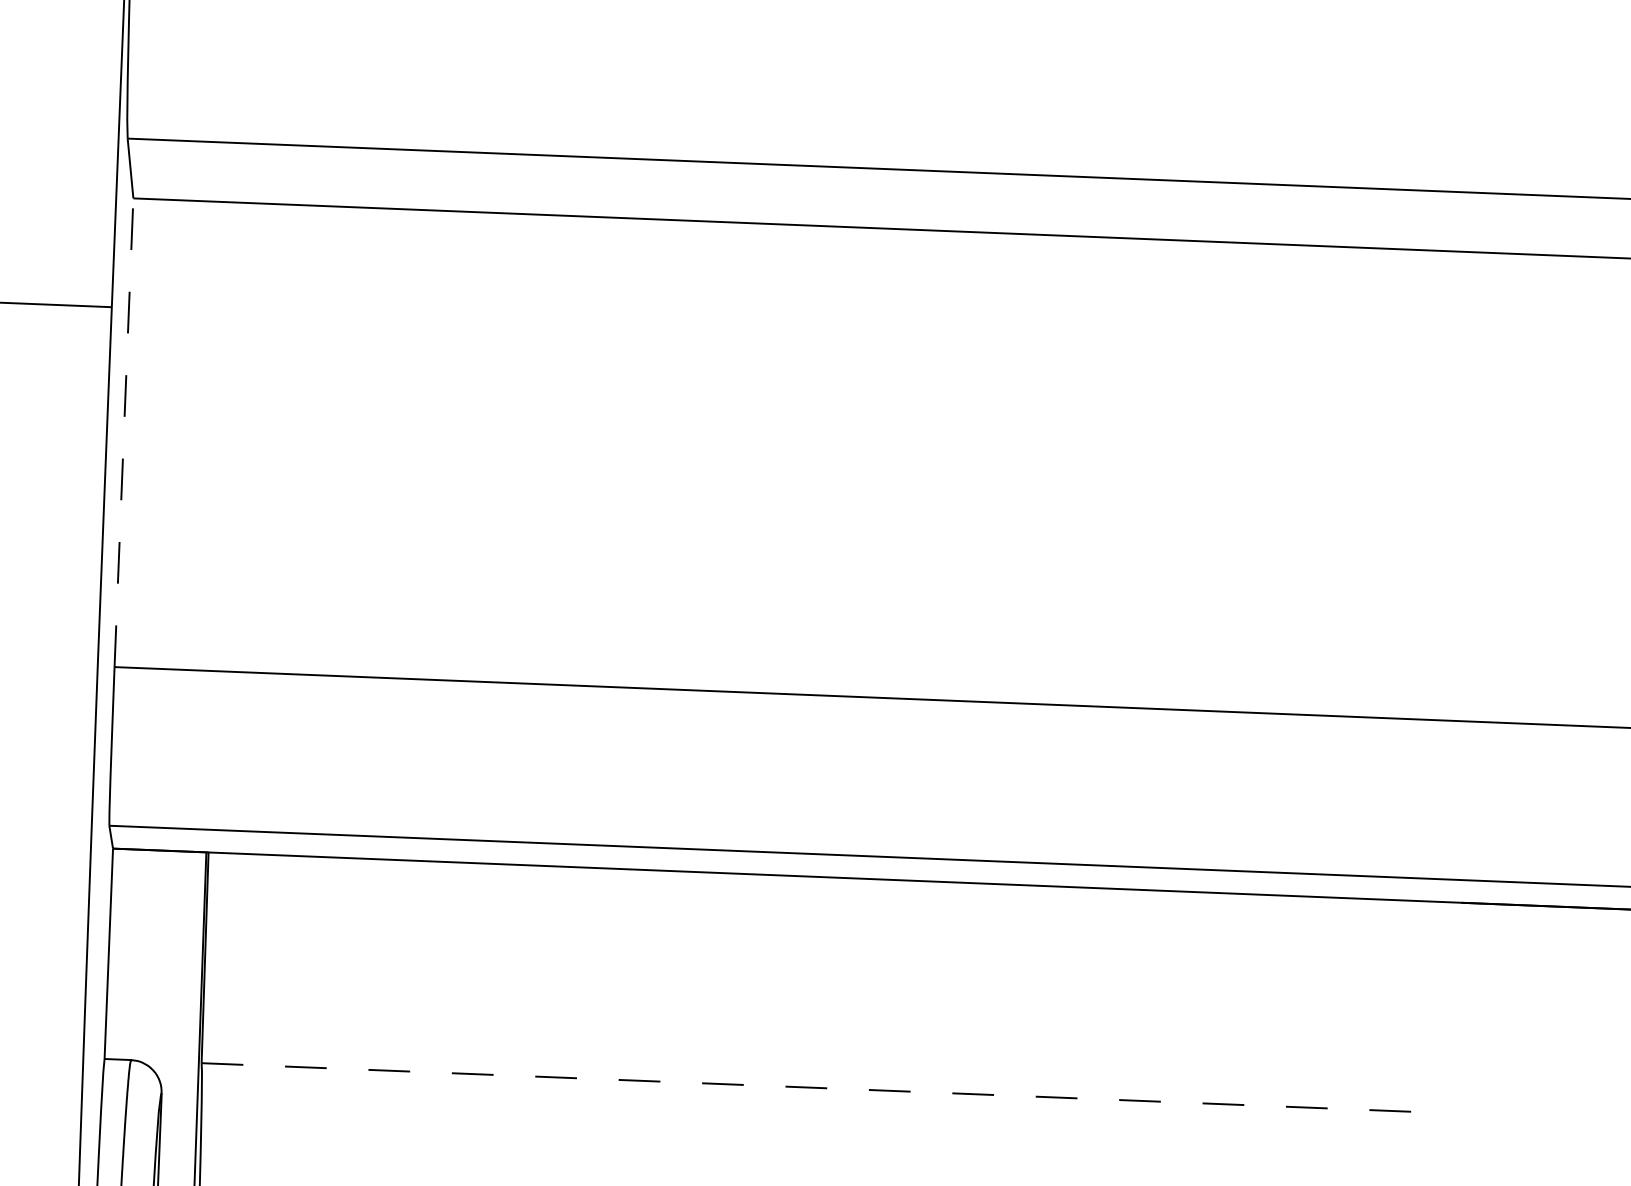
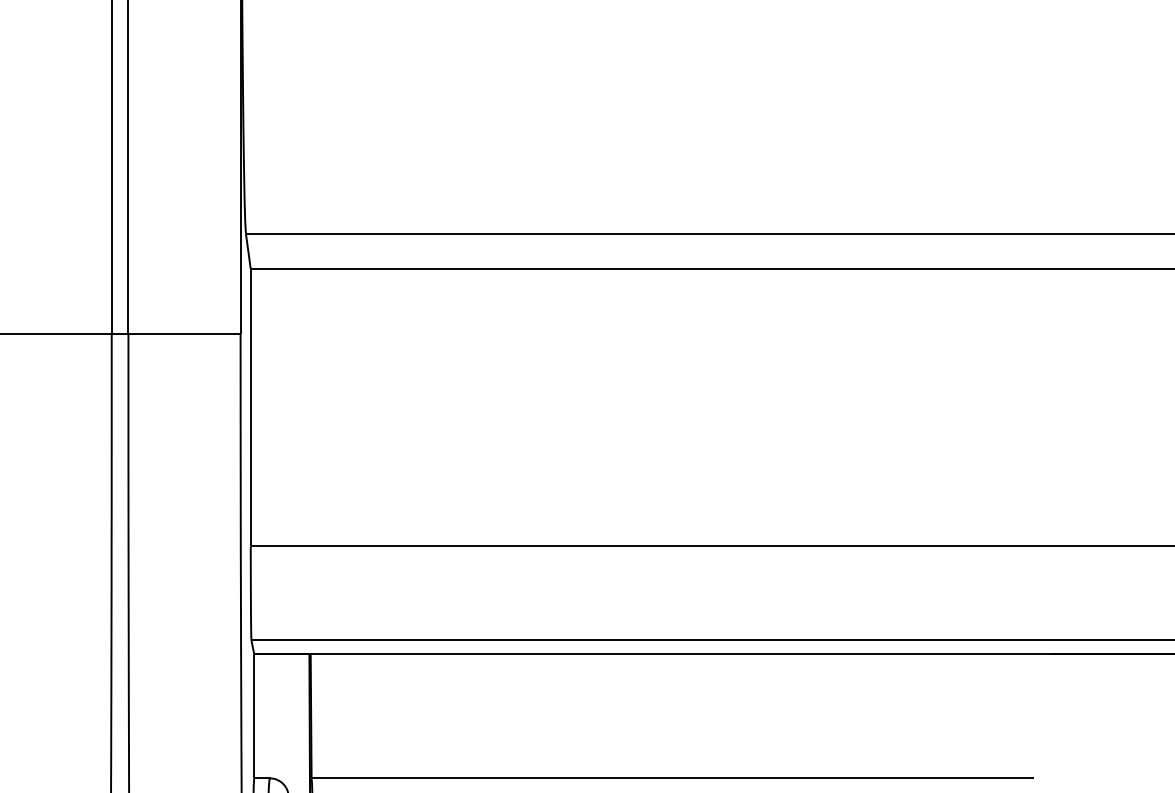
line: (123, 432) -> (250, 407), dashed -> solid
line: (811, 1087) -> (672, 778), dashed -> solid

